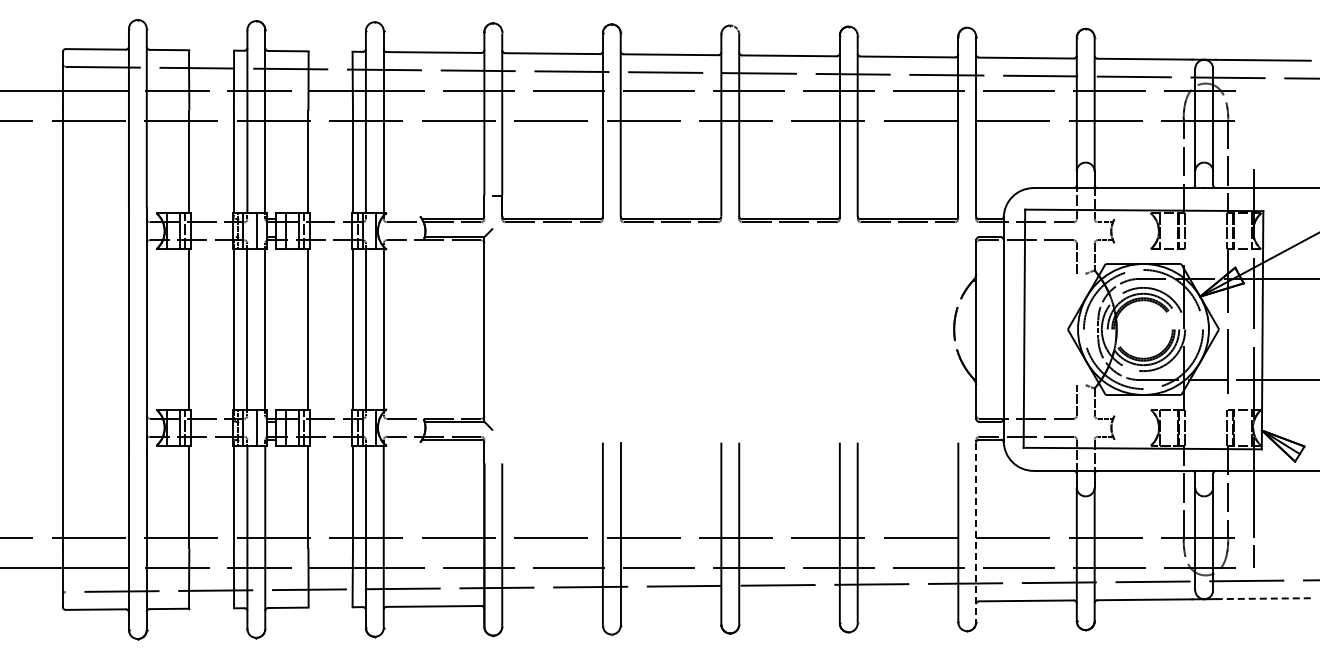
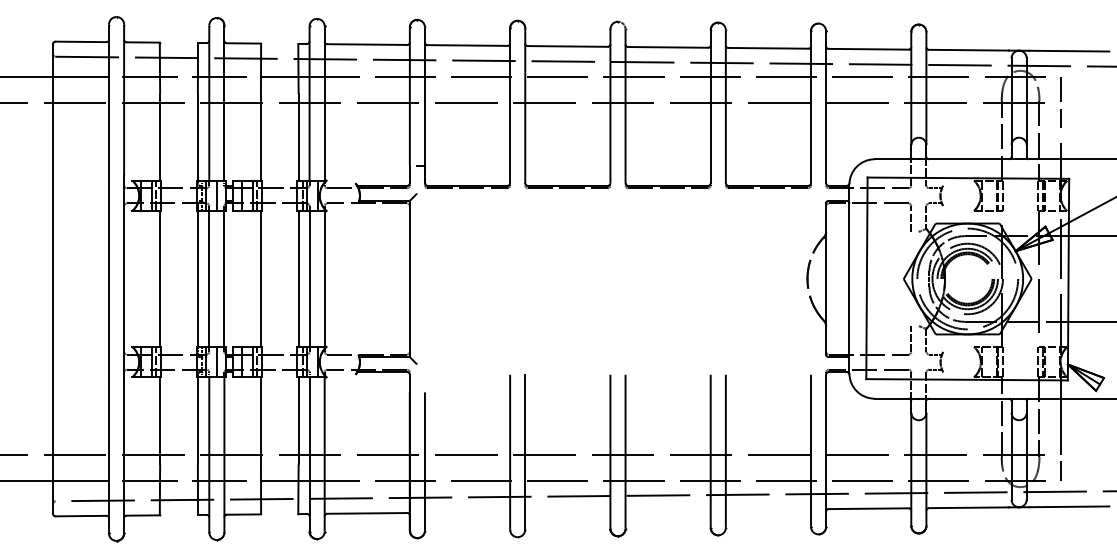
line: (1253, 120) -> (1060, 102), added
line: (976, 532) -> (826, 450), dashed -> solid
line: (1262, 598) -> (1068, 506), dashed -> solid

